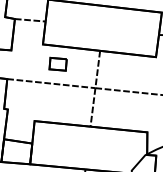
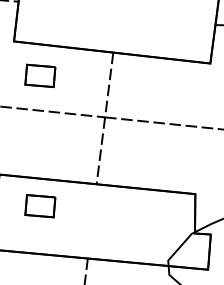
part: (57, 138) -> (39, 204), added

